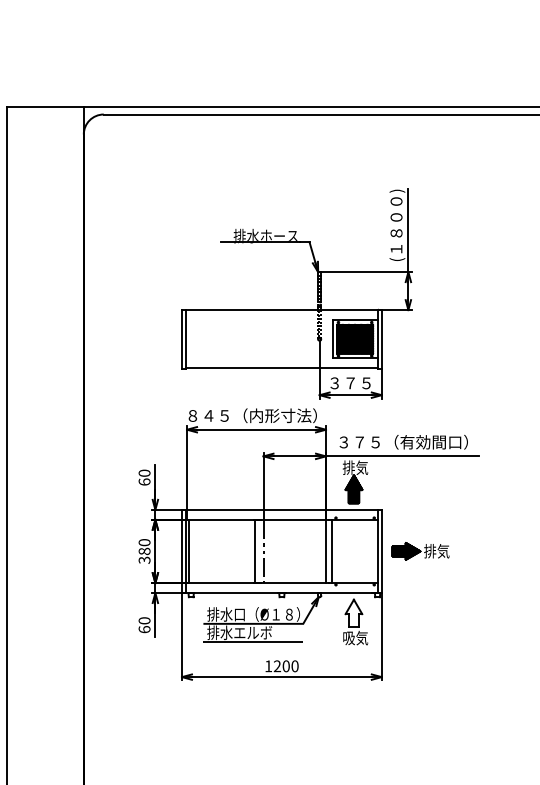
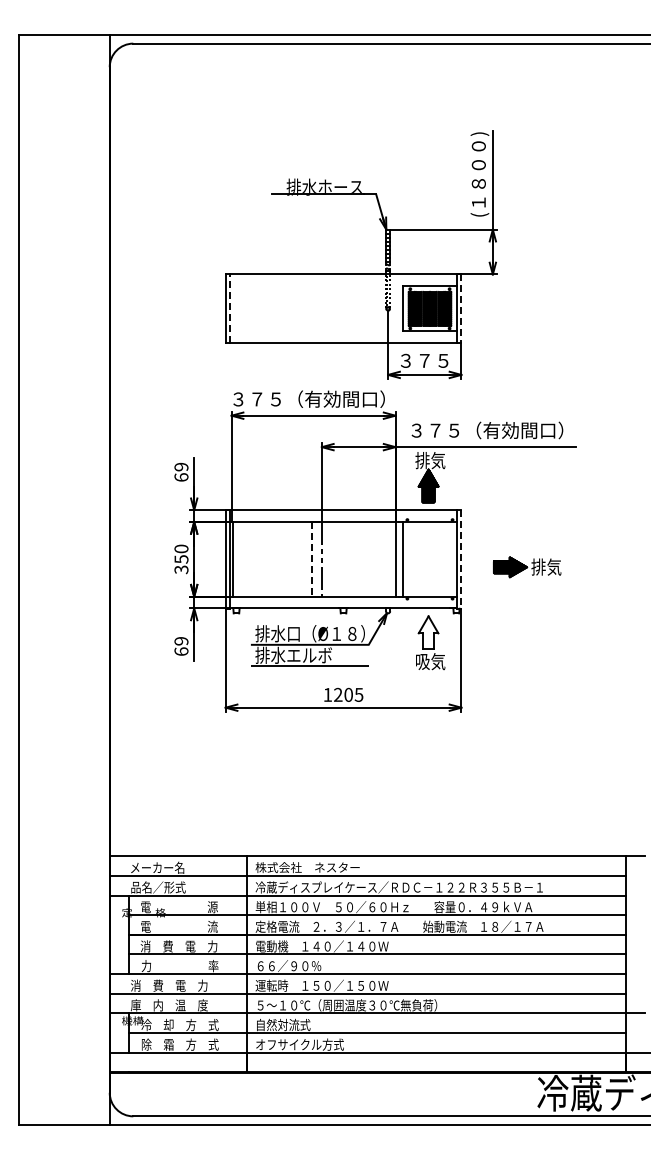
line: (186, 338) -> (230, 308), solid -> dashed
line: (381, 338) -> (461, 308), solid -> dashed
text: (249, 415) -> (305, 398), ８４５（内形寸法） -> ３７５（有効間口）
text: (144, 472) -> (181, 466), 60 -> 69
text: (144, 551) -> (181, 559), 380 -> 350
line: (254, 551) -> (311, 559), solid -> dashed
line: (381, 551) -> (461, 559), solid -> dashed
part: (420, 551) -> (527, 567), moved
text: (144, 621) -> (181, 641), 60 -> 69
text: (294, 665) -> (358, 694), 1200 -> 1205

